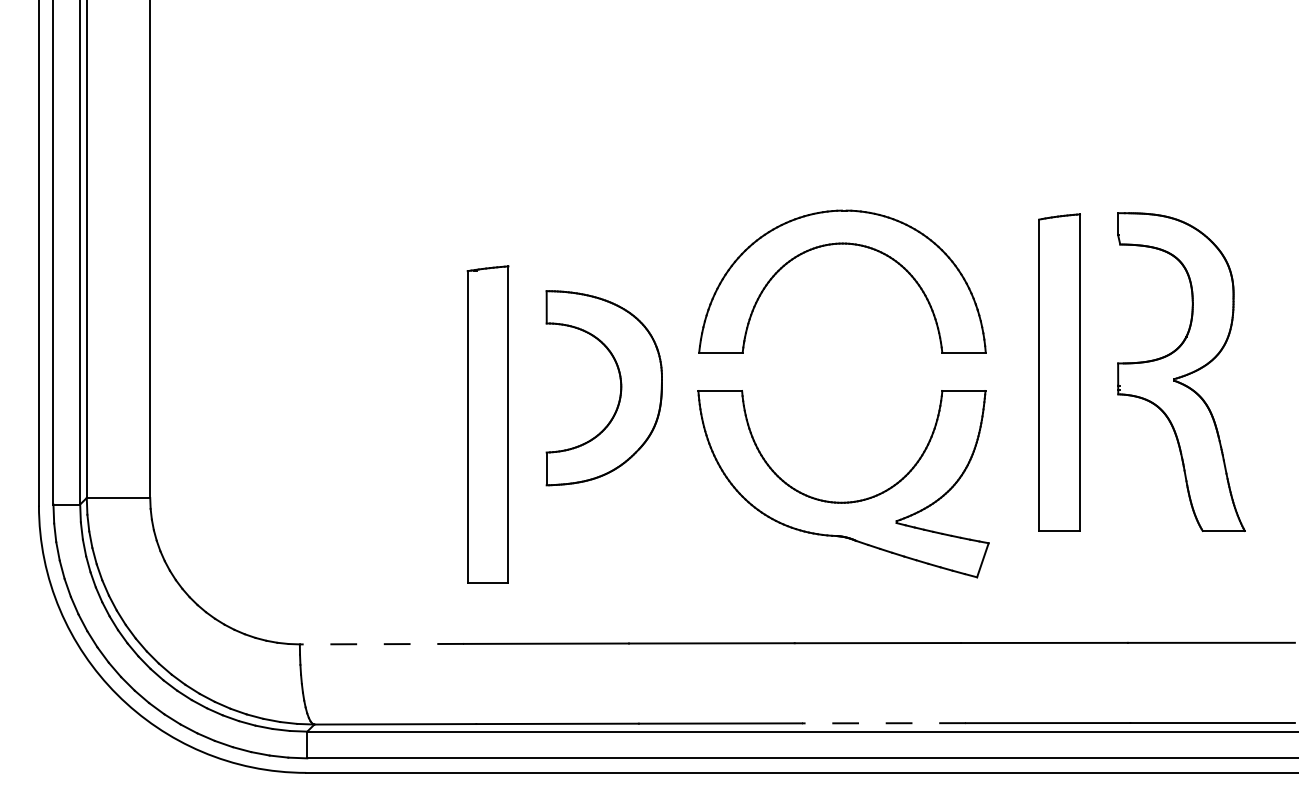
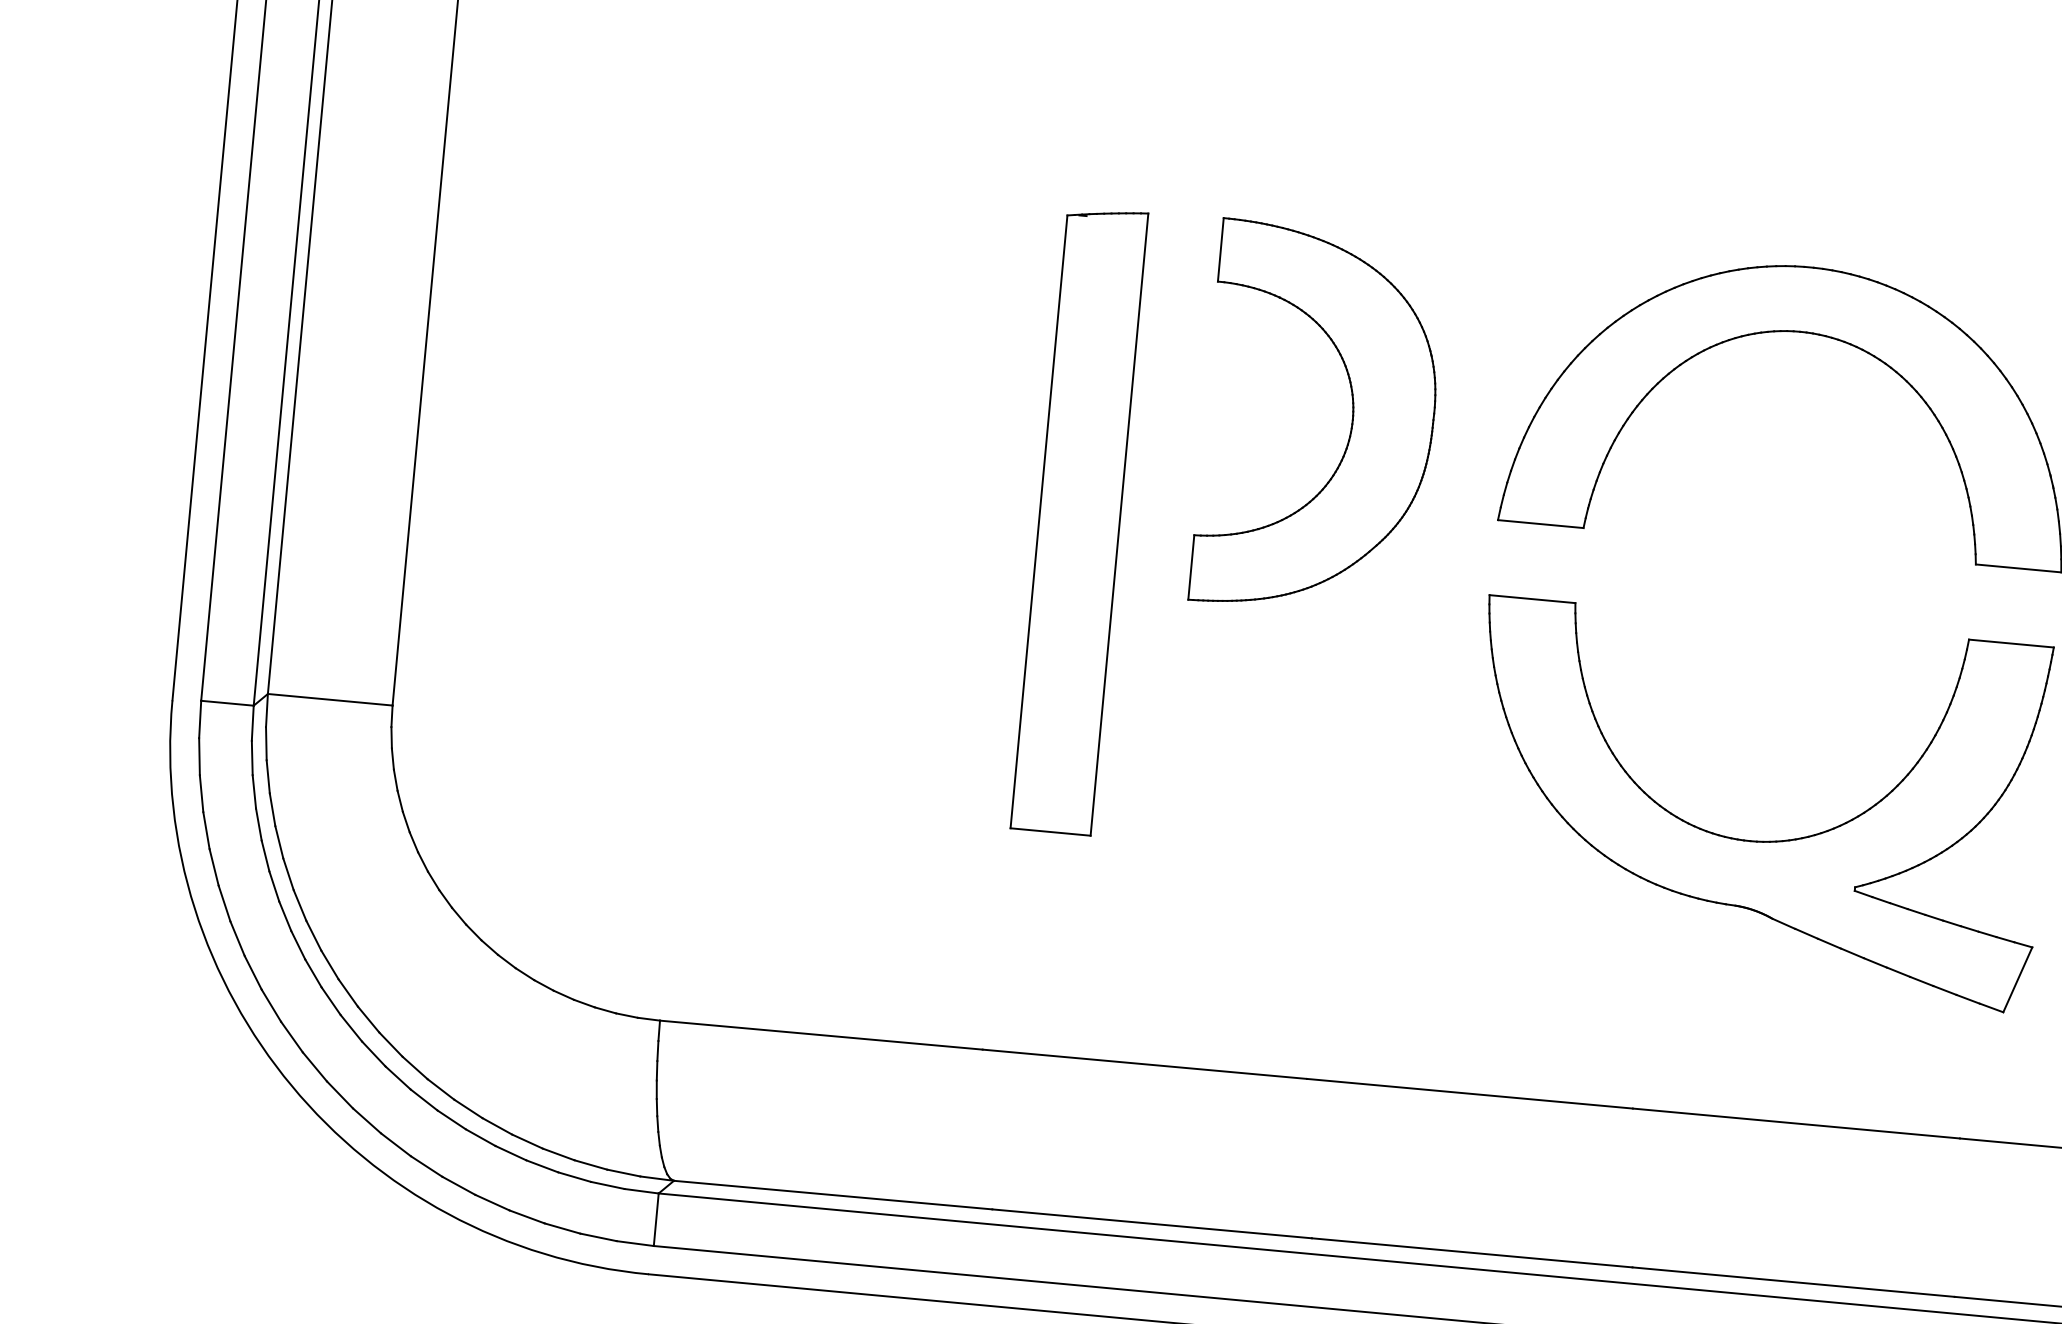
part: (620, 388) -> (1351, 422), moved
part: (487, 424) -> (1078, 520), moved
line: (381, 644) -> (820, 1035), dashed -> solid
line: (883, 723) -> (1792, 1282), dashed -> solid

